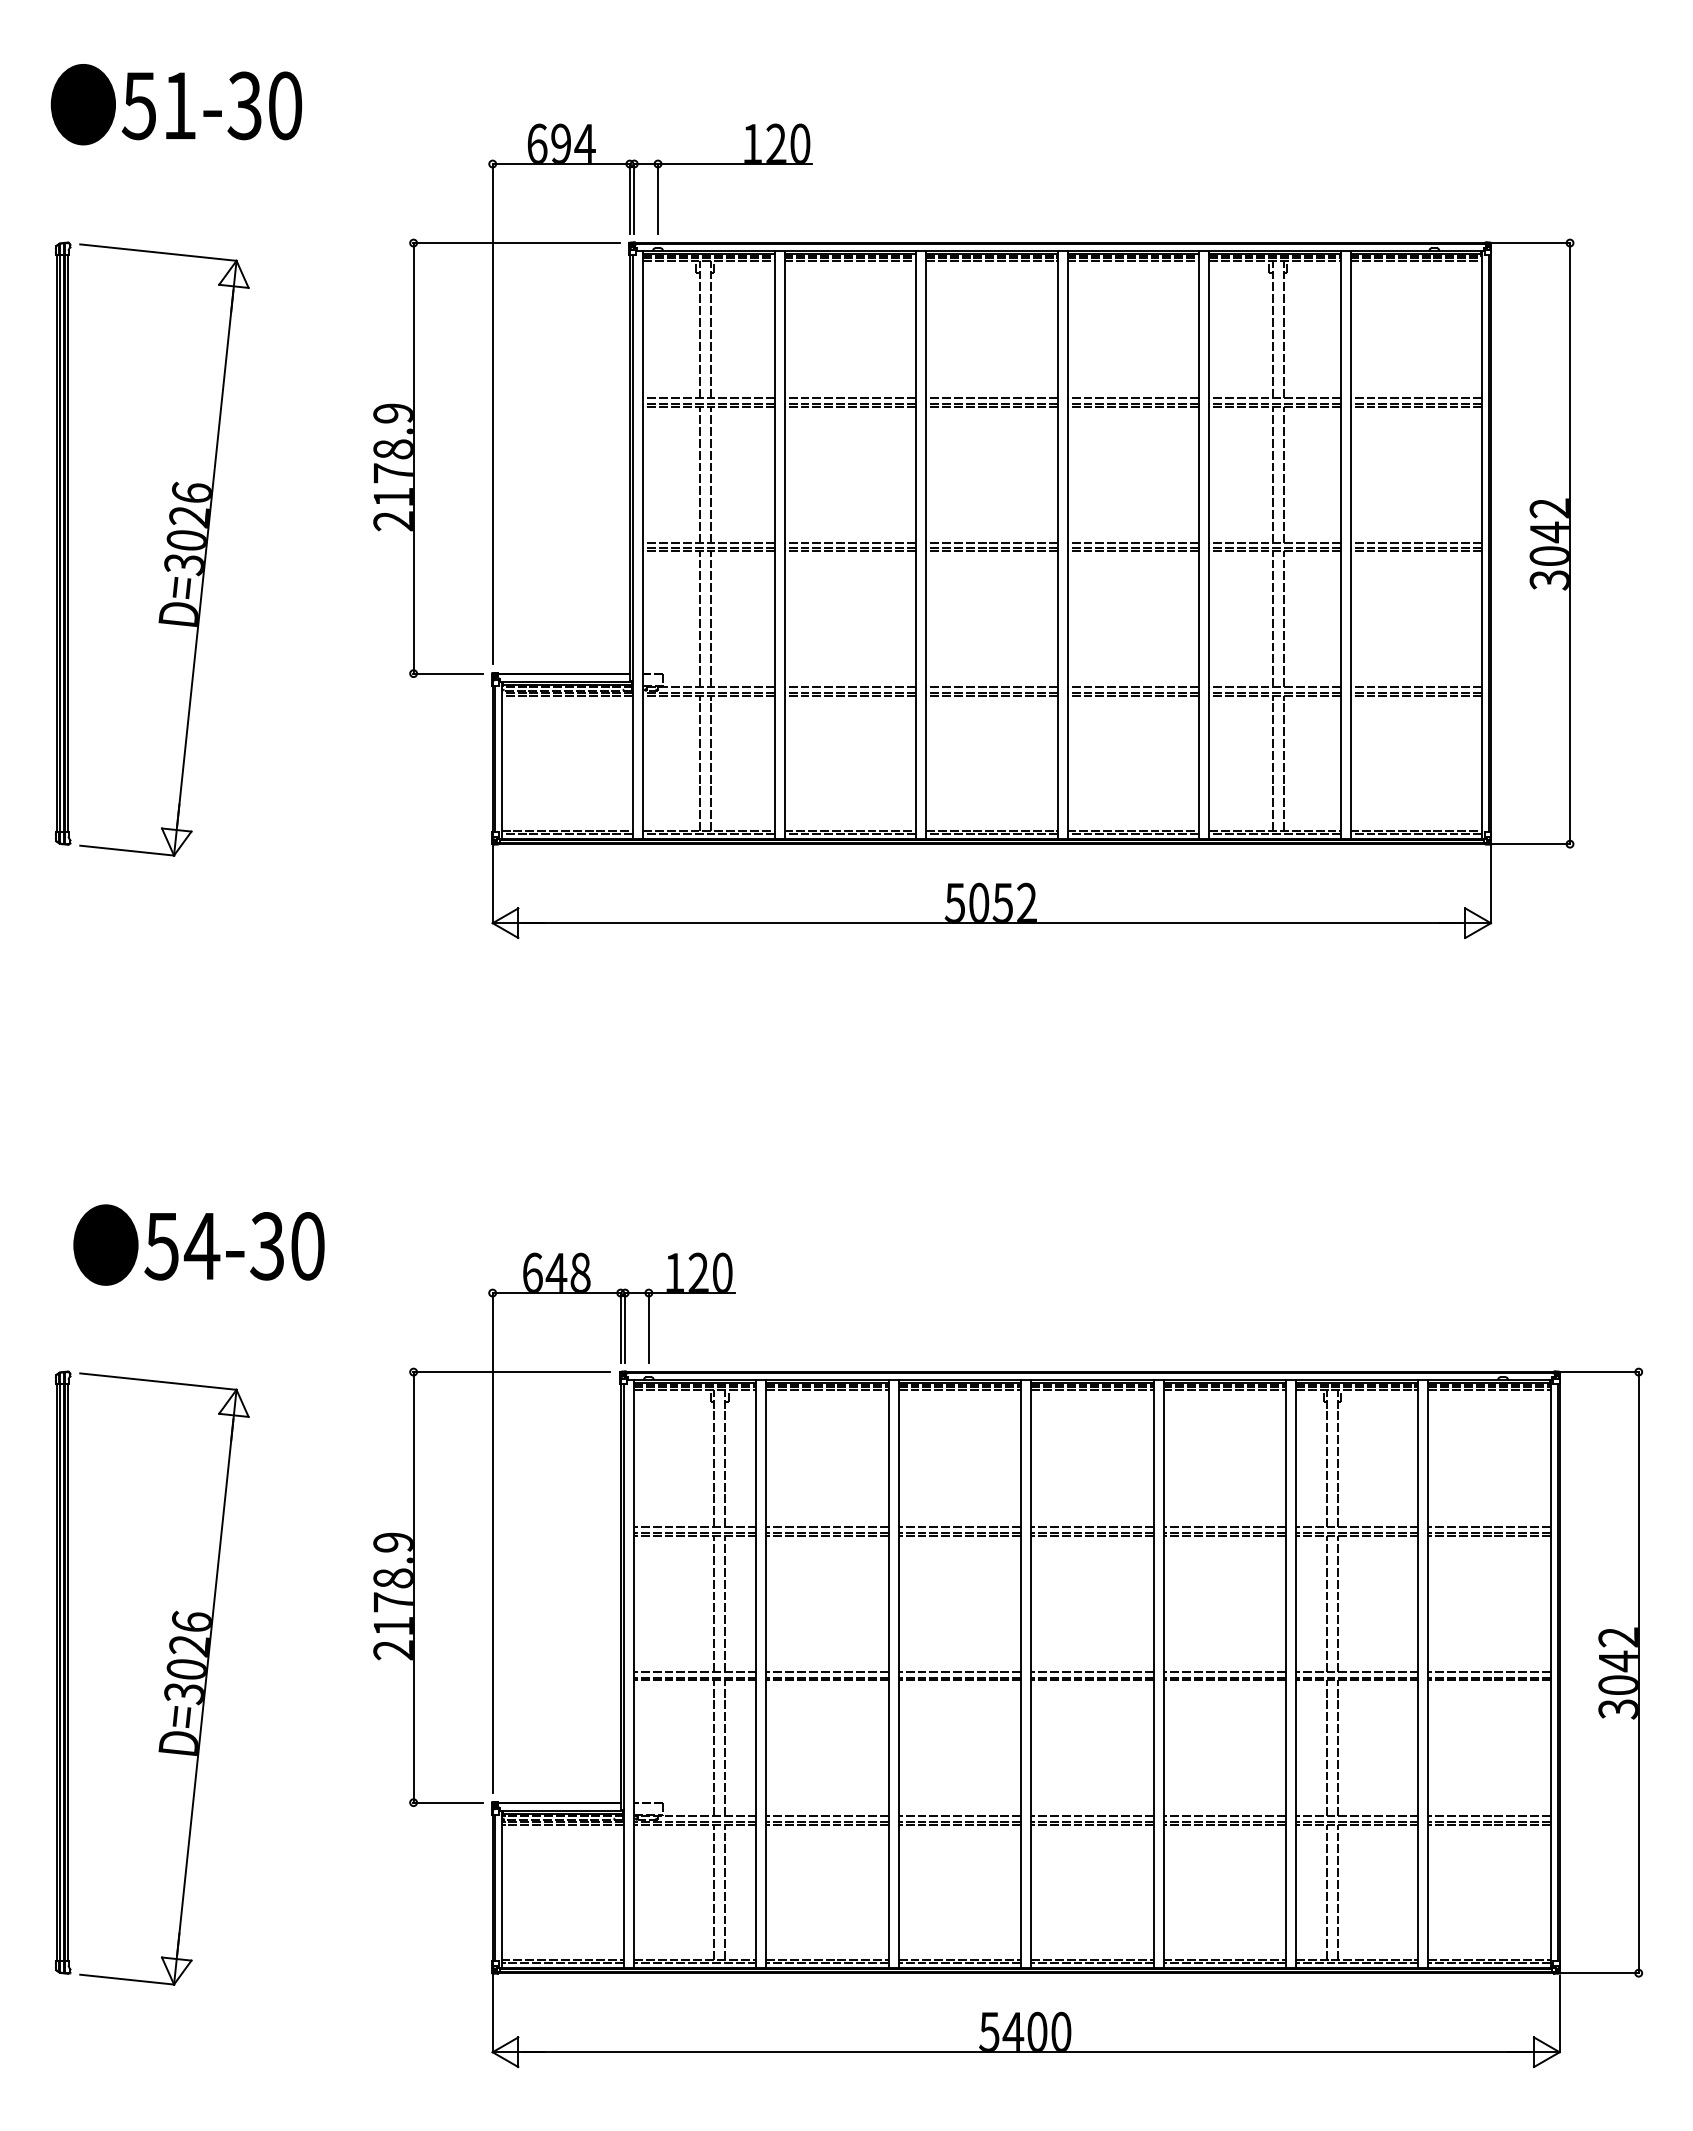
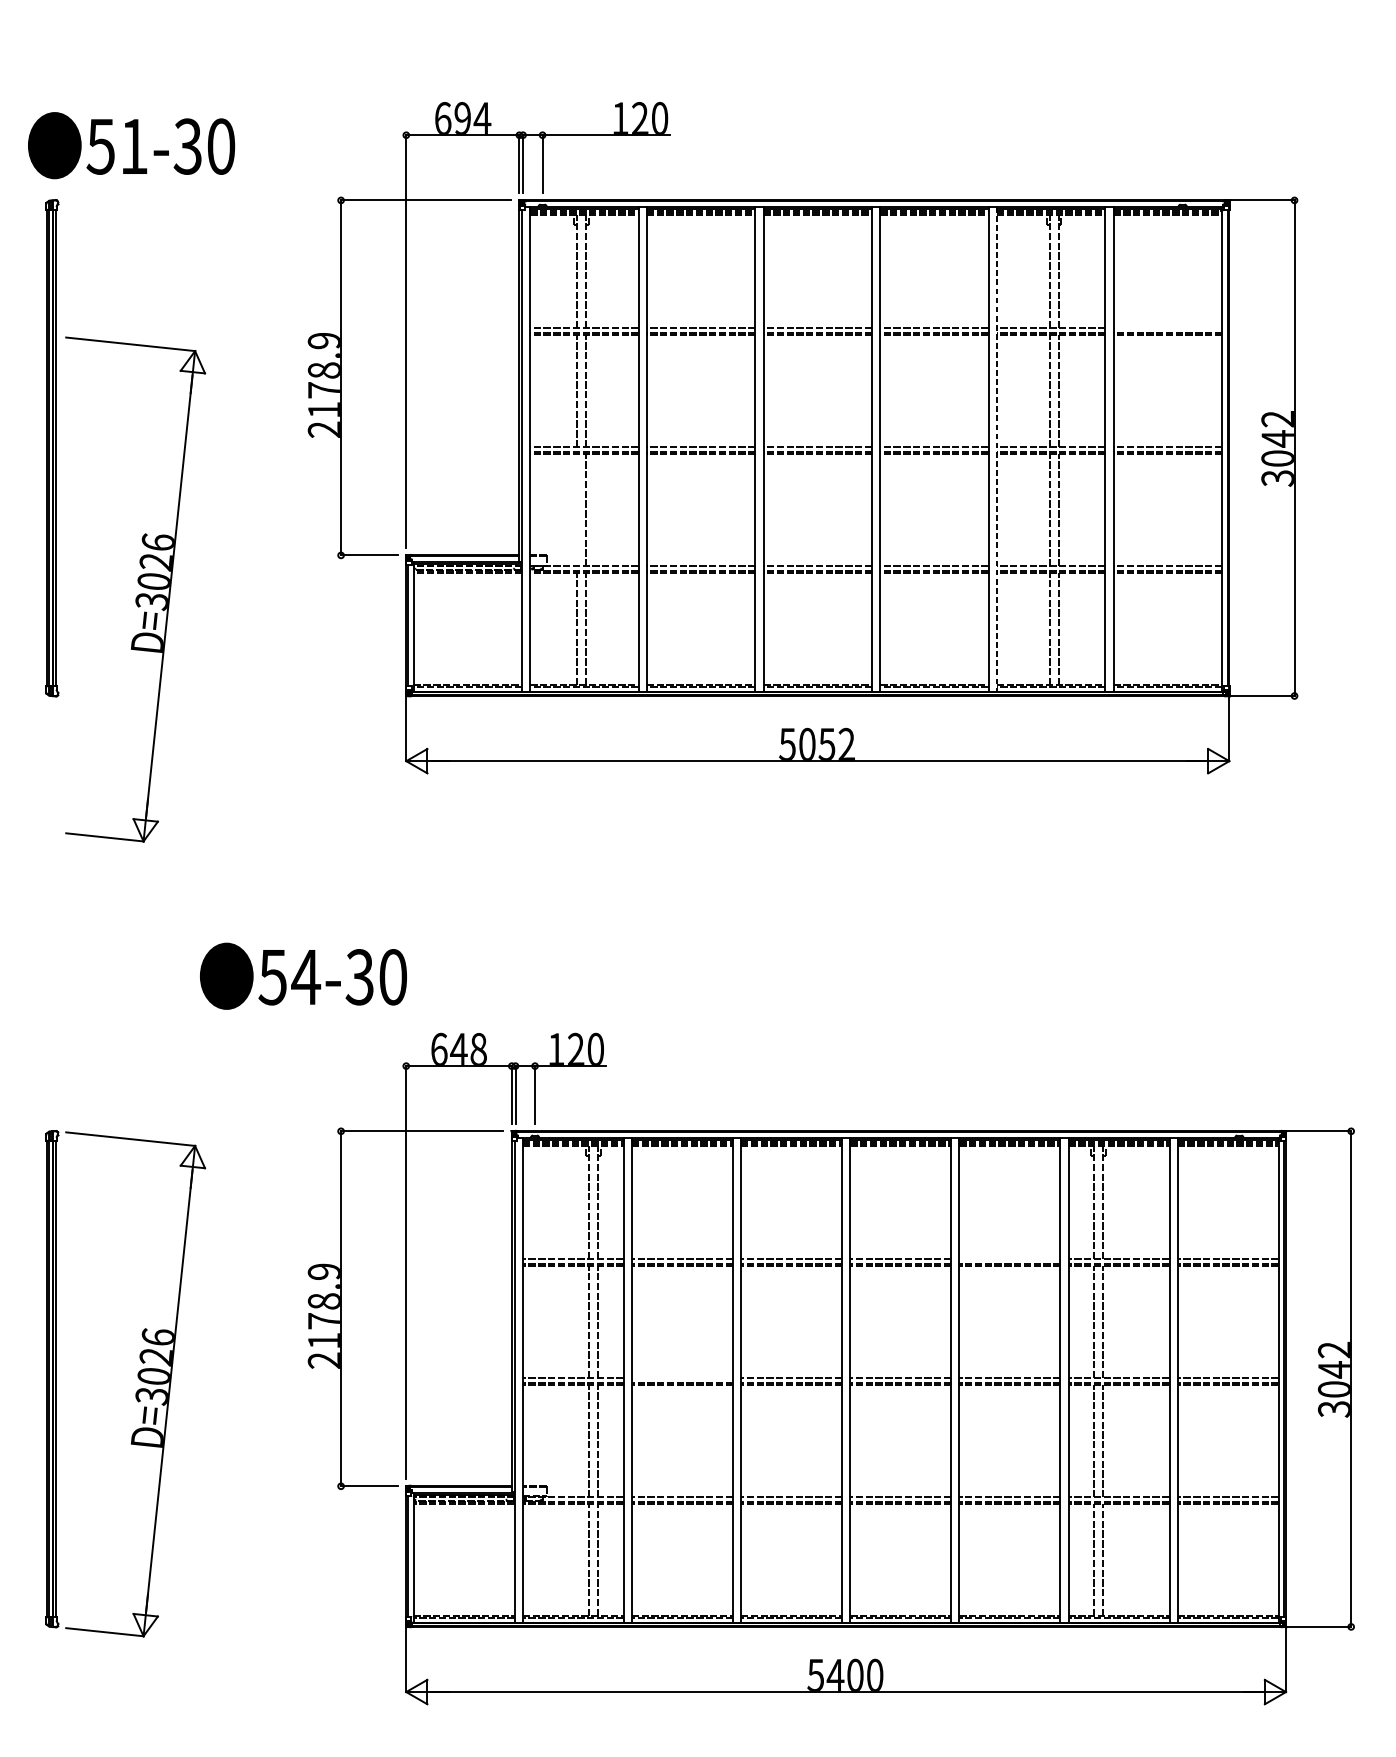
text: (175, 104) -> (130, 145), moved
line: (1416, 398) -> (1167, 328), removed
part: (169, 544) -> (139, 584), moved
line: (1209, 545) -> (997, 449), solid -> dashed
line: (699, 619) -> (576, 510), removed
text: (198, 1244) -> (303, 975), moved
line: (1224, 1527) -> (1009, 1259), removed
line: (827, 1671) -> (682, 1378), removed

